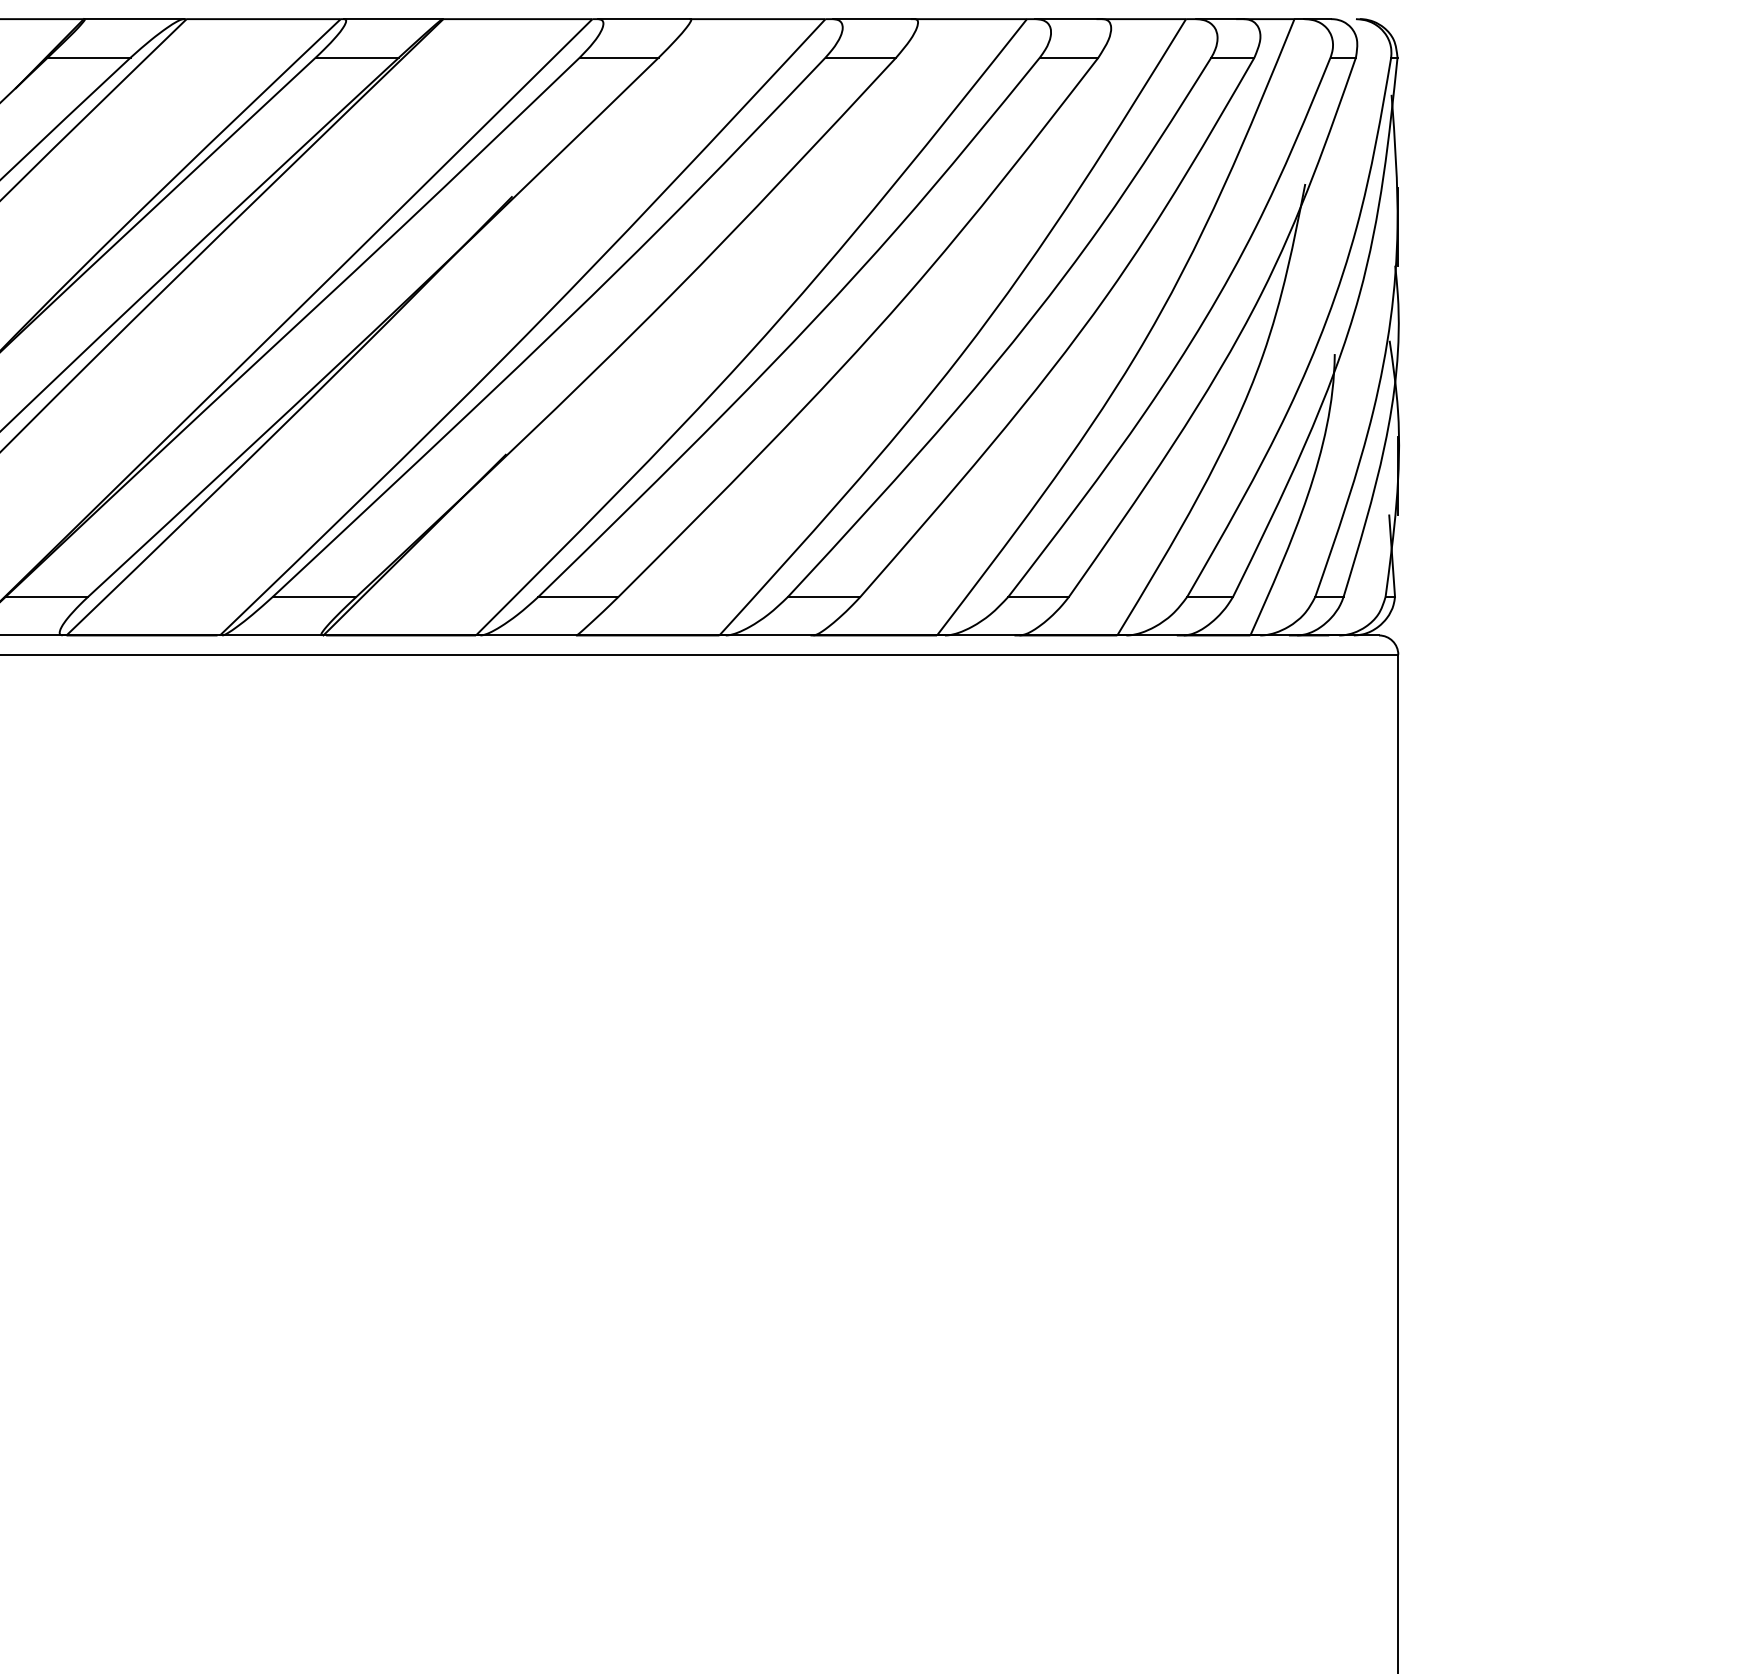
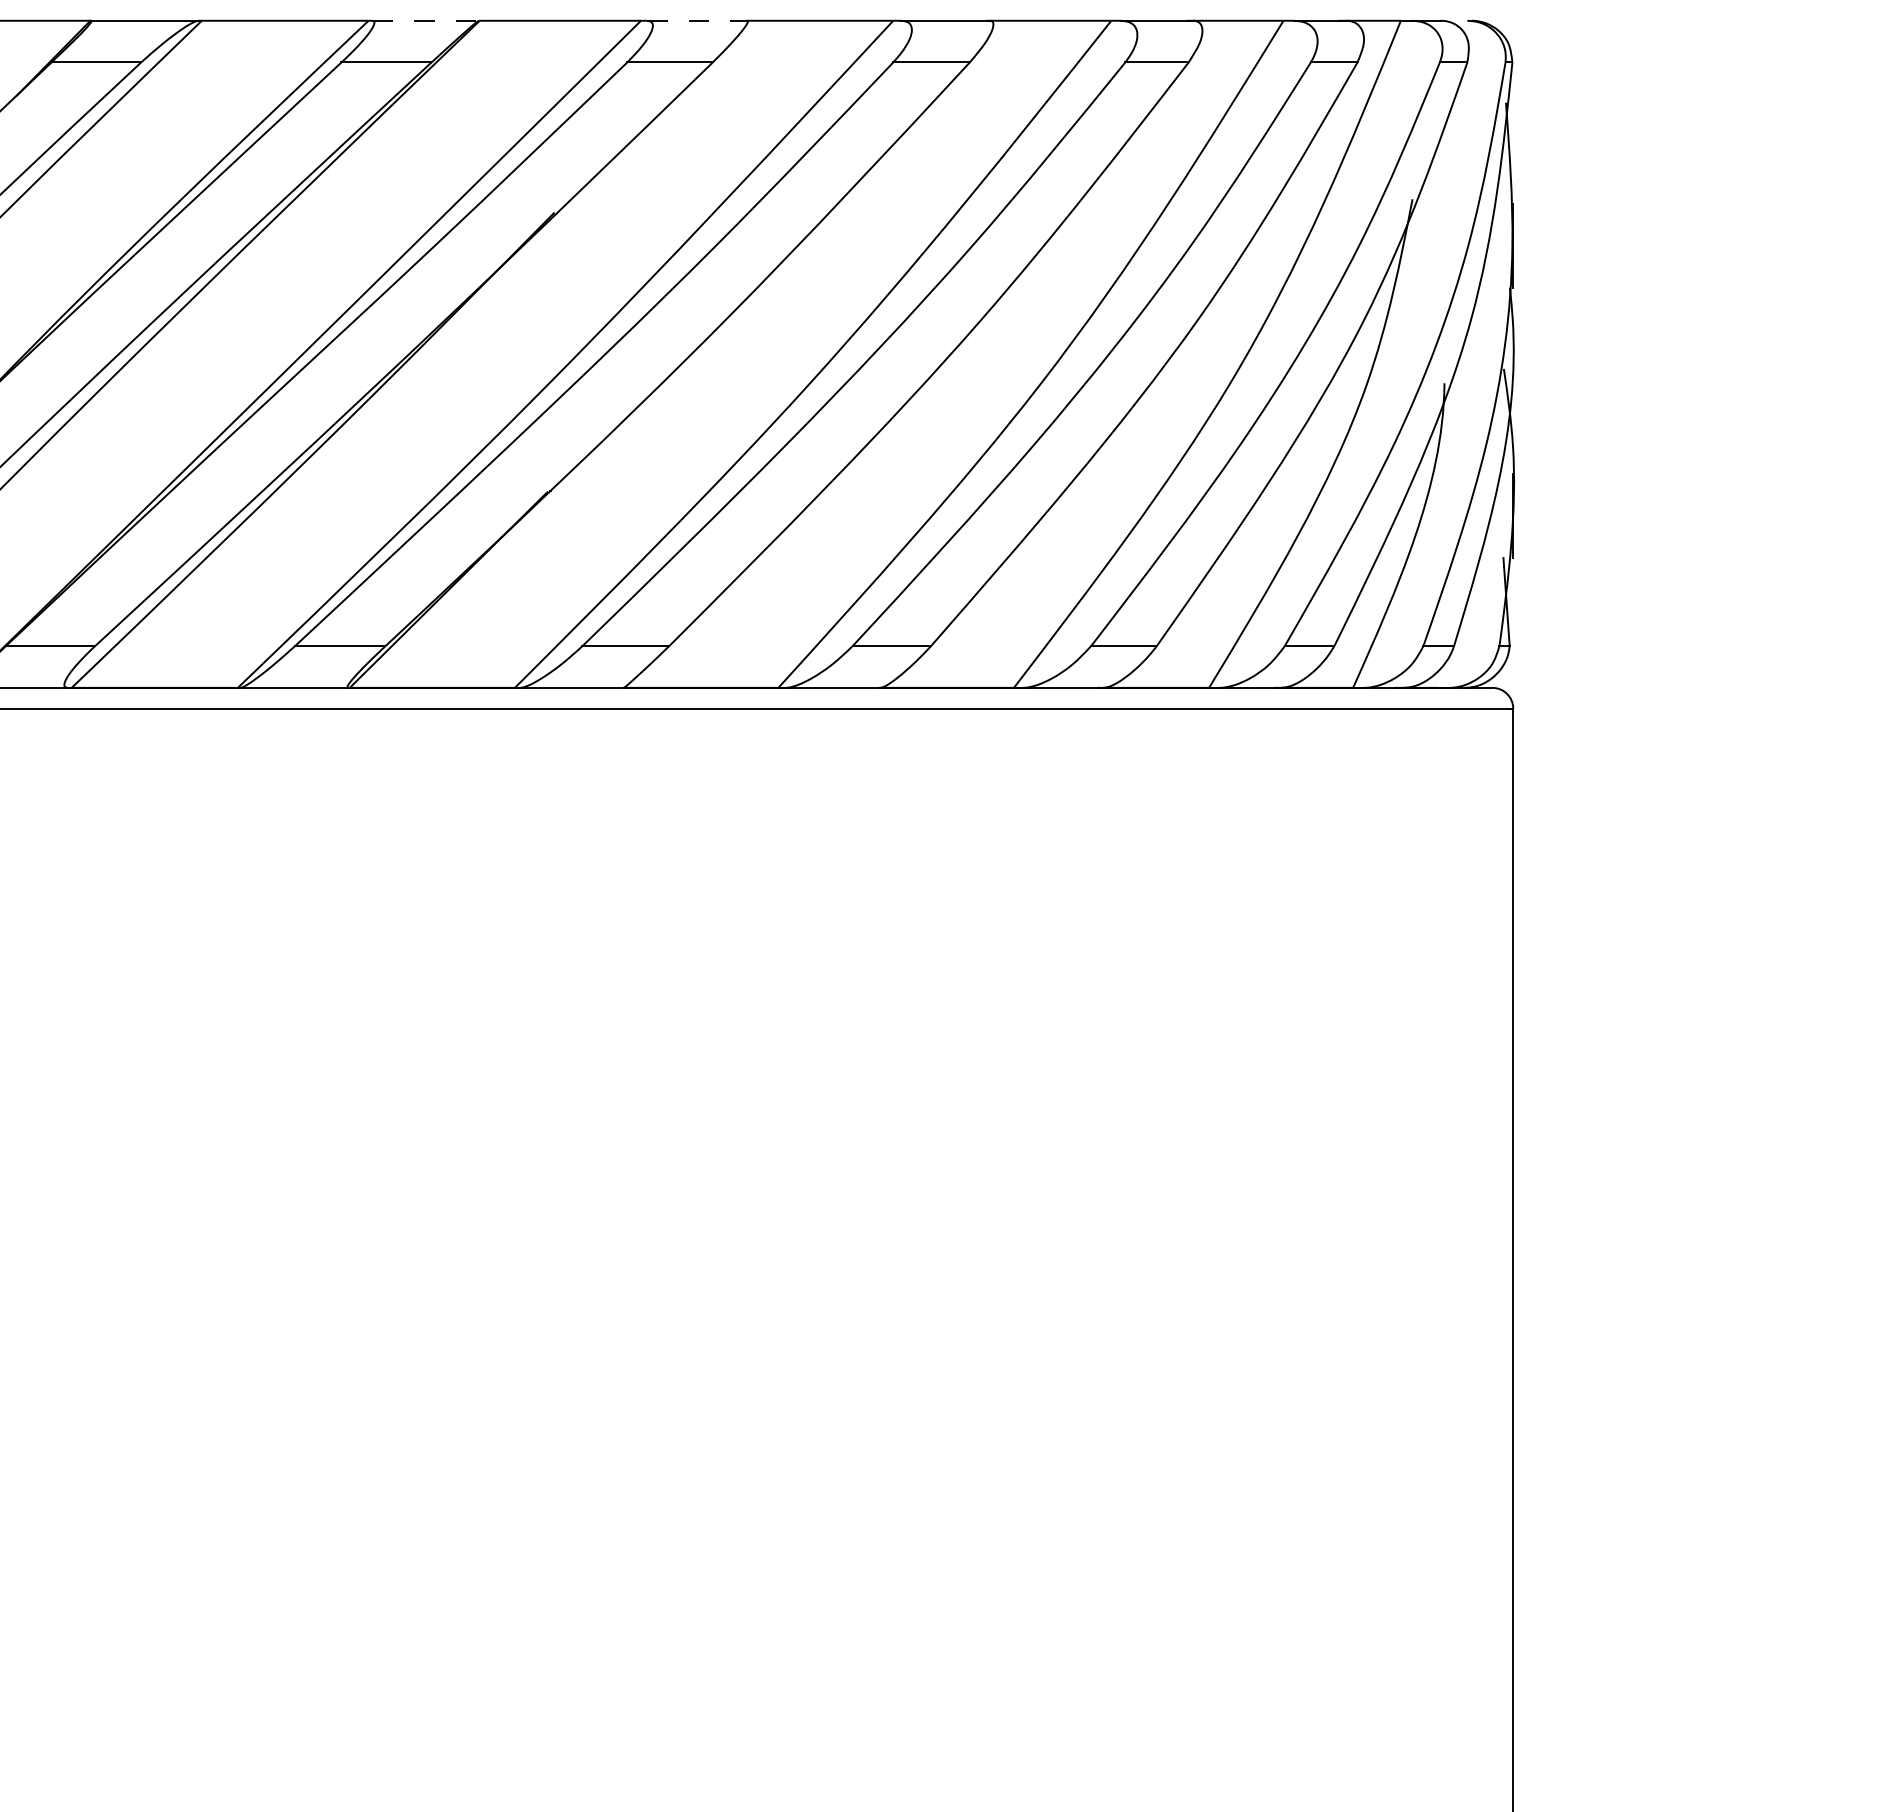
line: (394, 18) -> (426, 20), solid -> dashed
line: (644, 18) -> (697, 20), solid -> dashed

